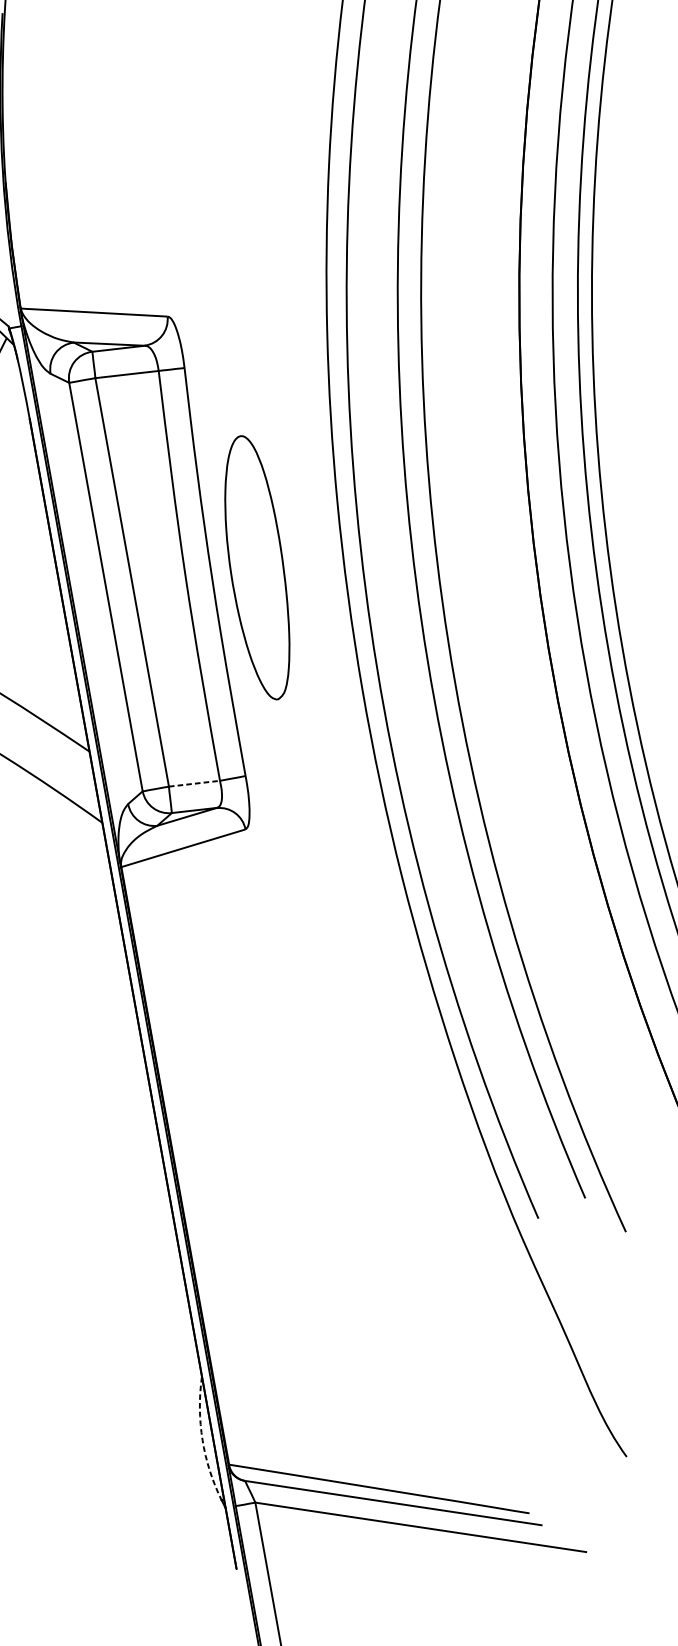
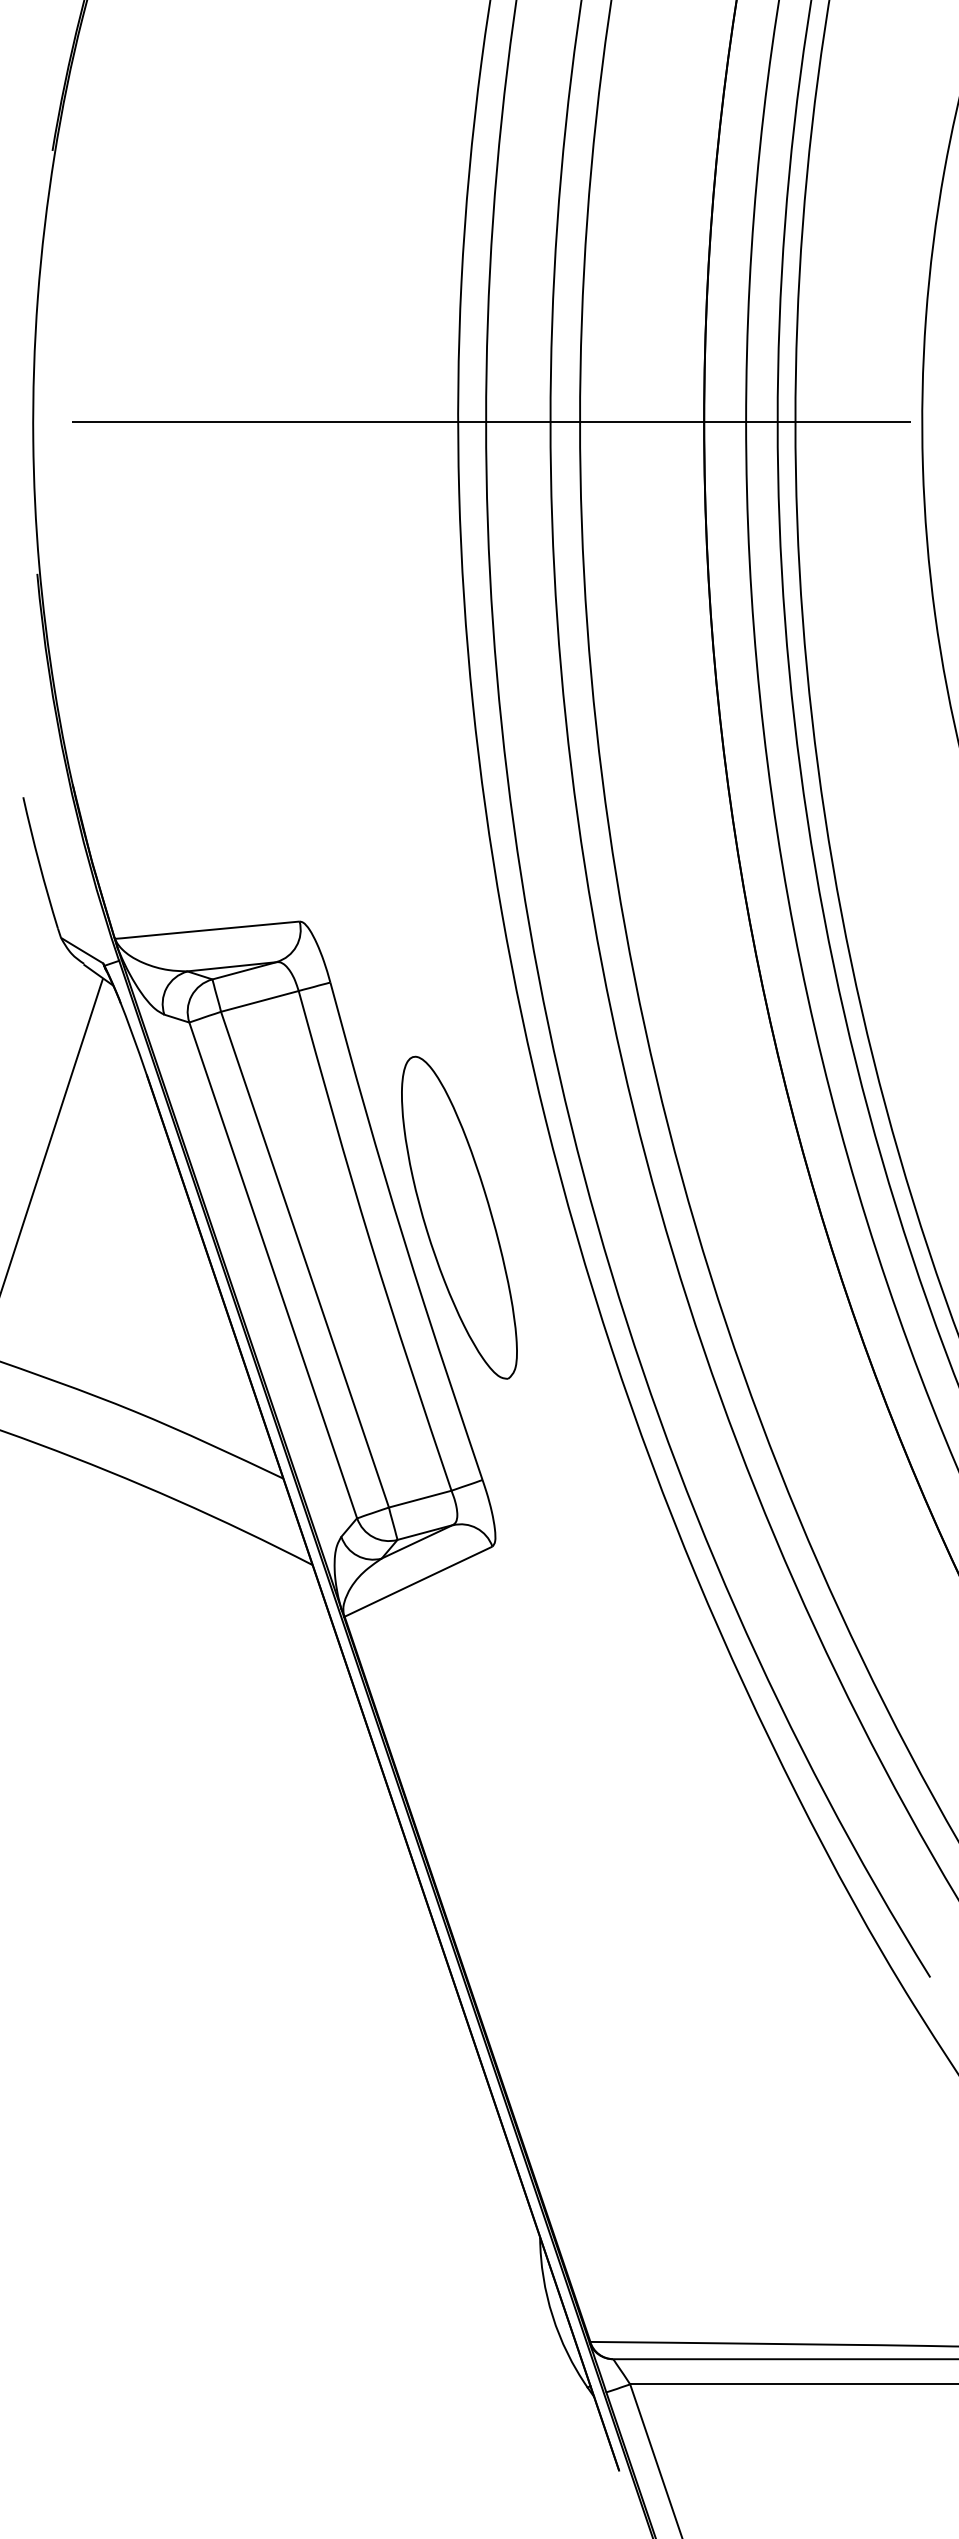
line: (194, 784) -> (420, 1499), dashed -> solid
arc: (202, 1440) -> (552, 2316), dashed -> solid

